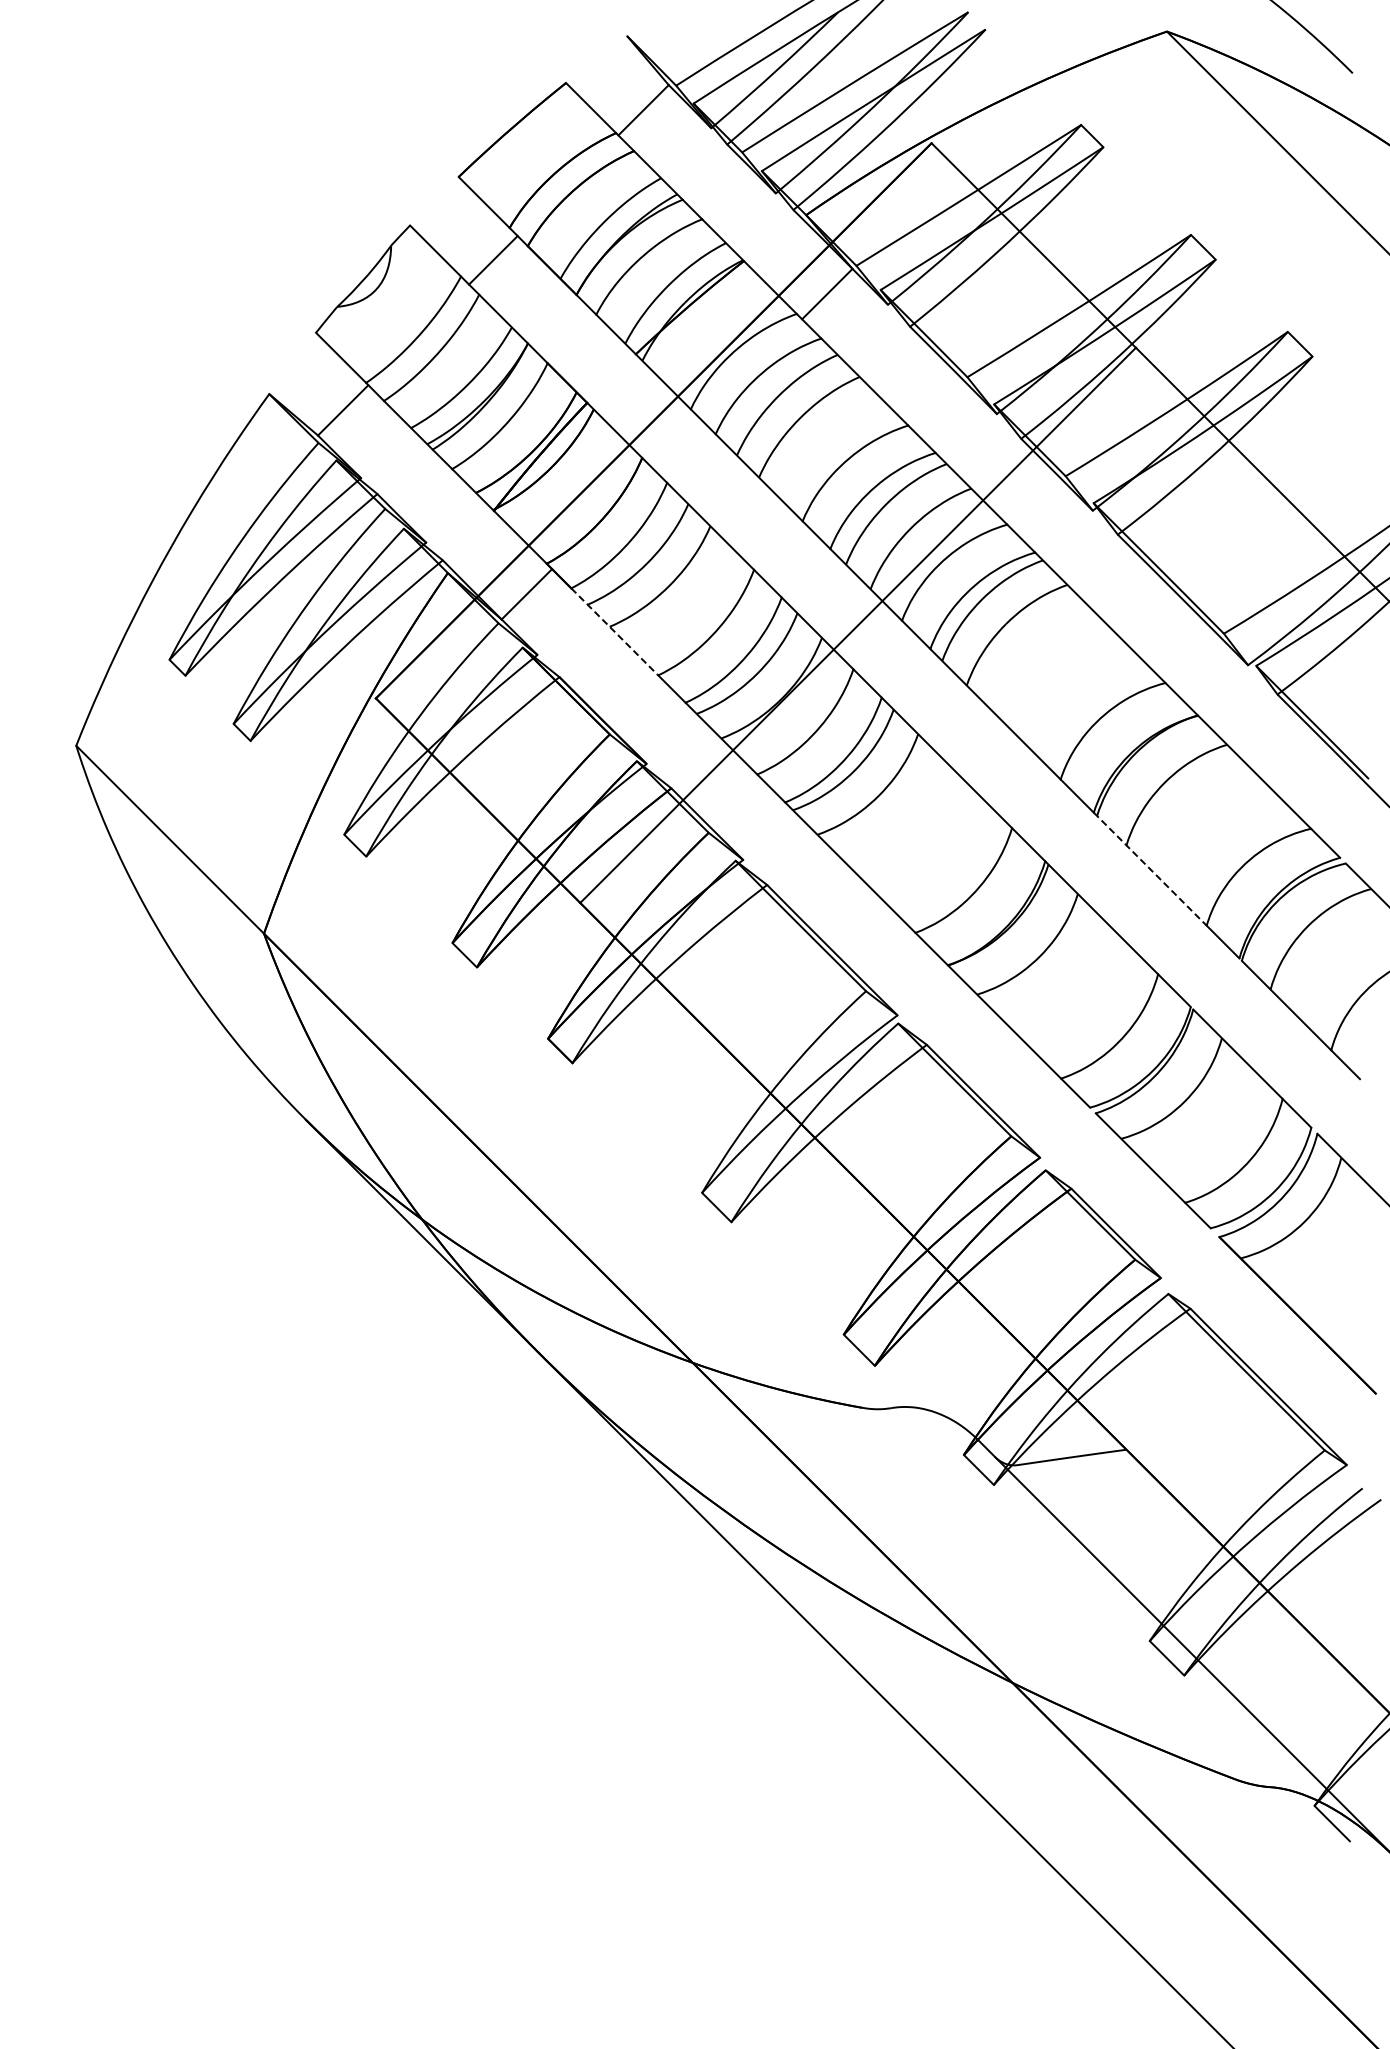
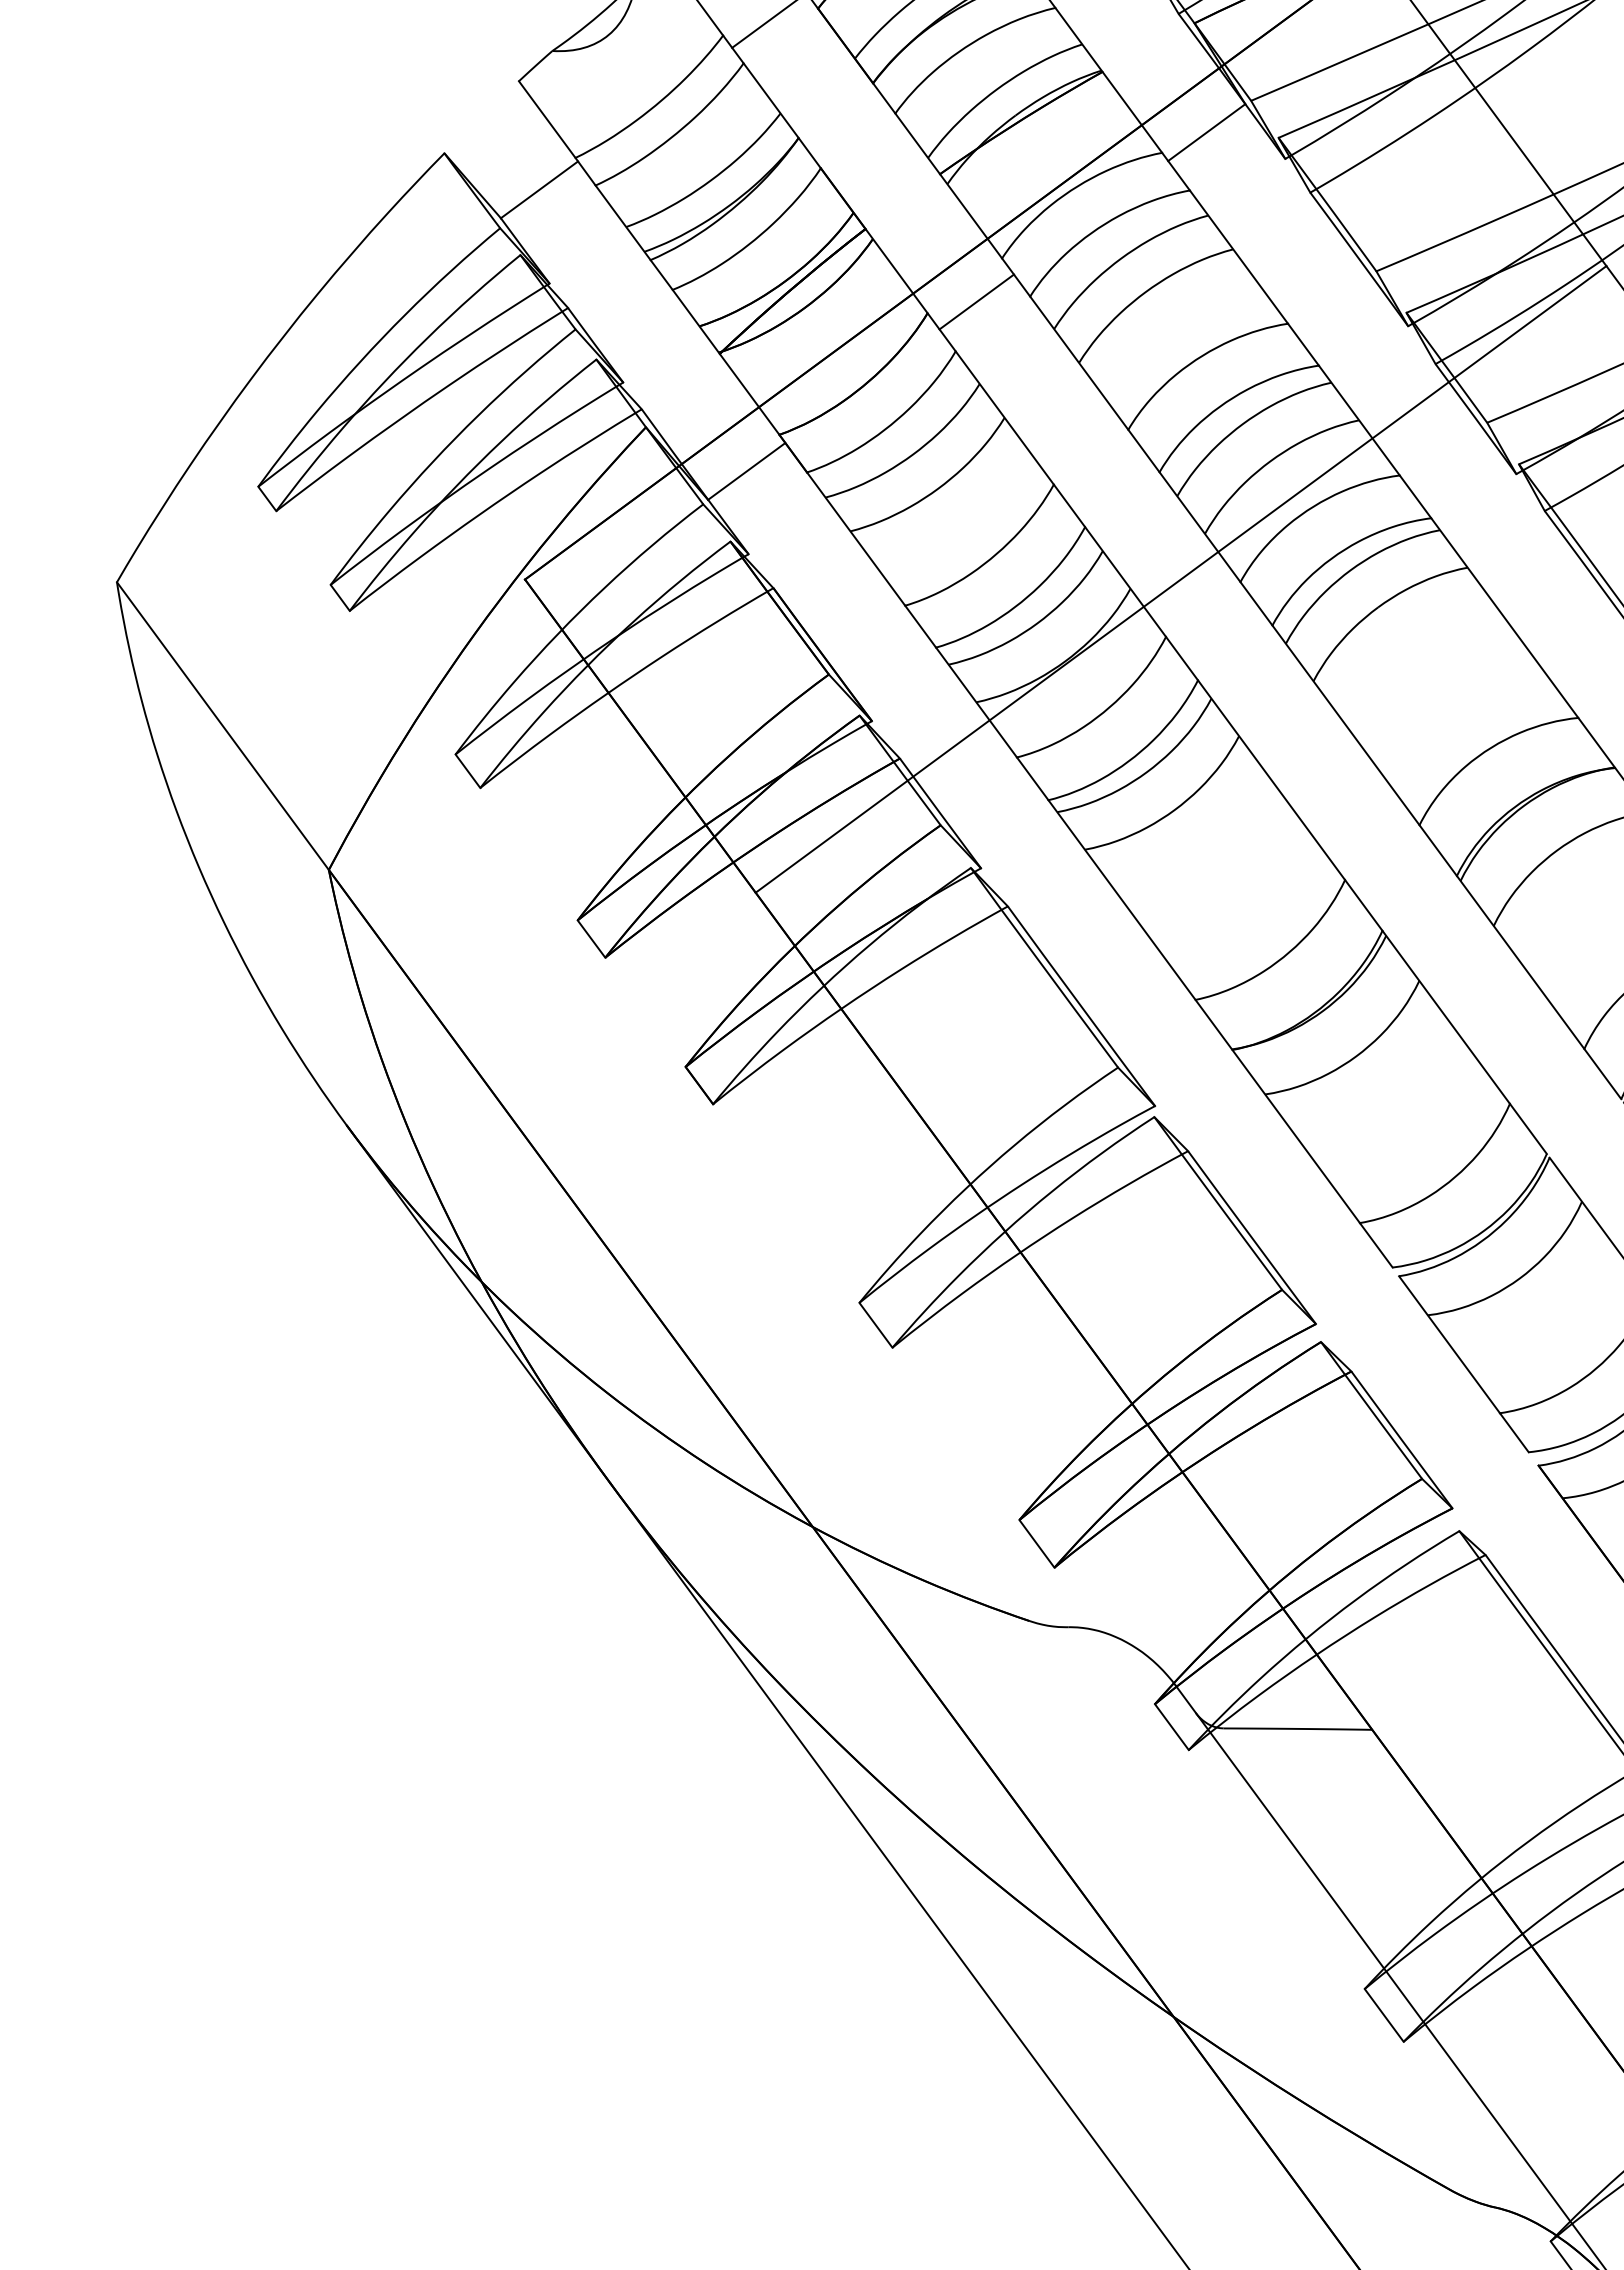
line: (676, 443) -> (976, 300), added
line: (614, 631) -> (855, 538), dashed -> solid
line: (1150, 869) -> (1520, 962), dashed -> solid

